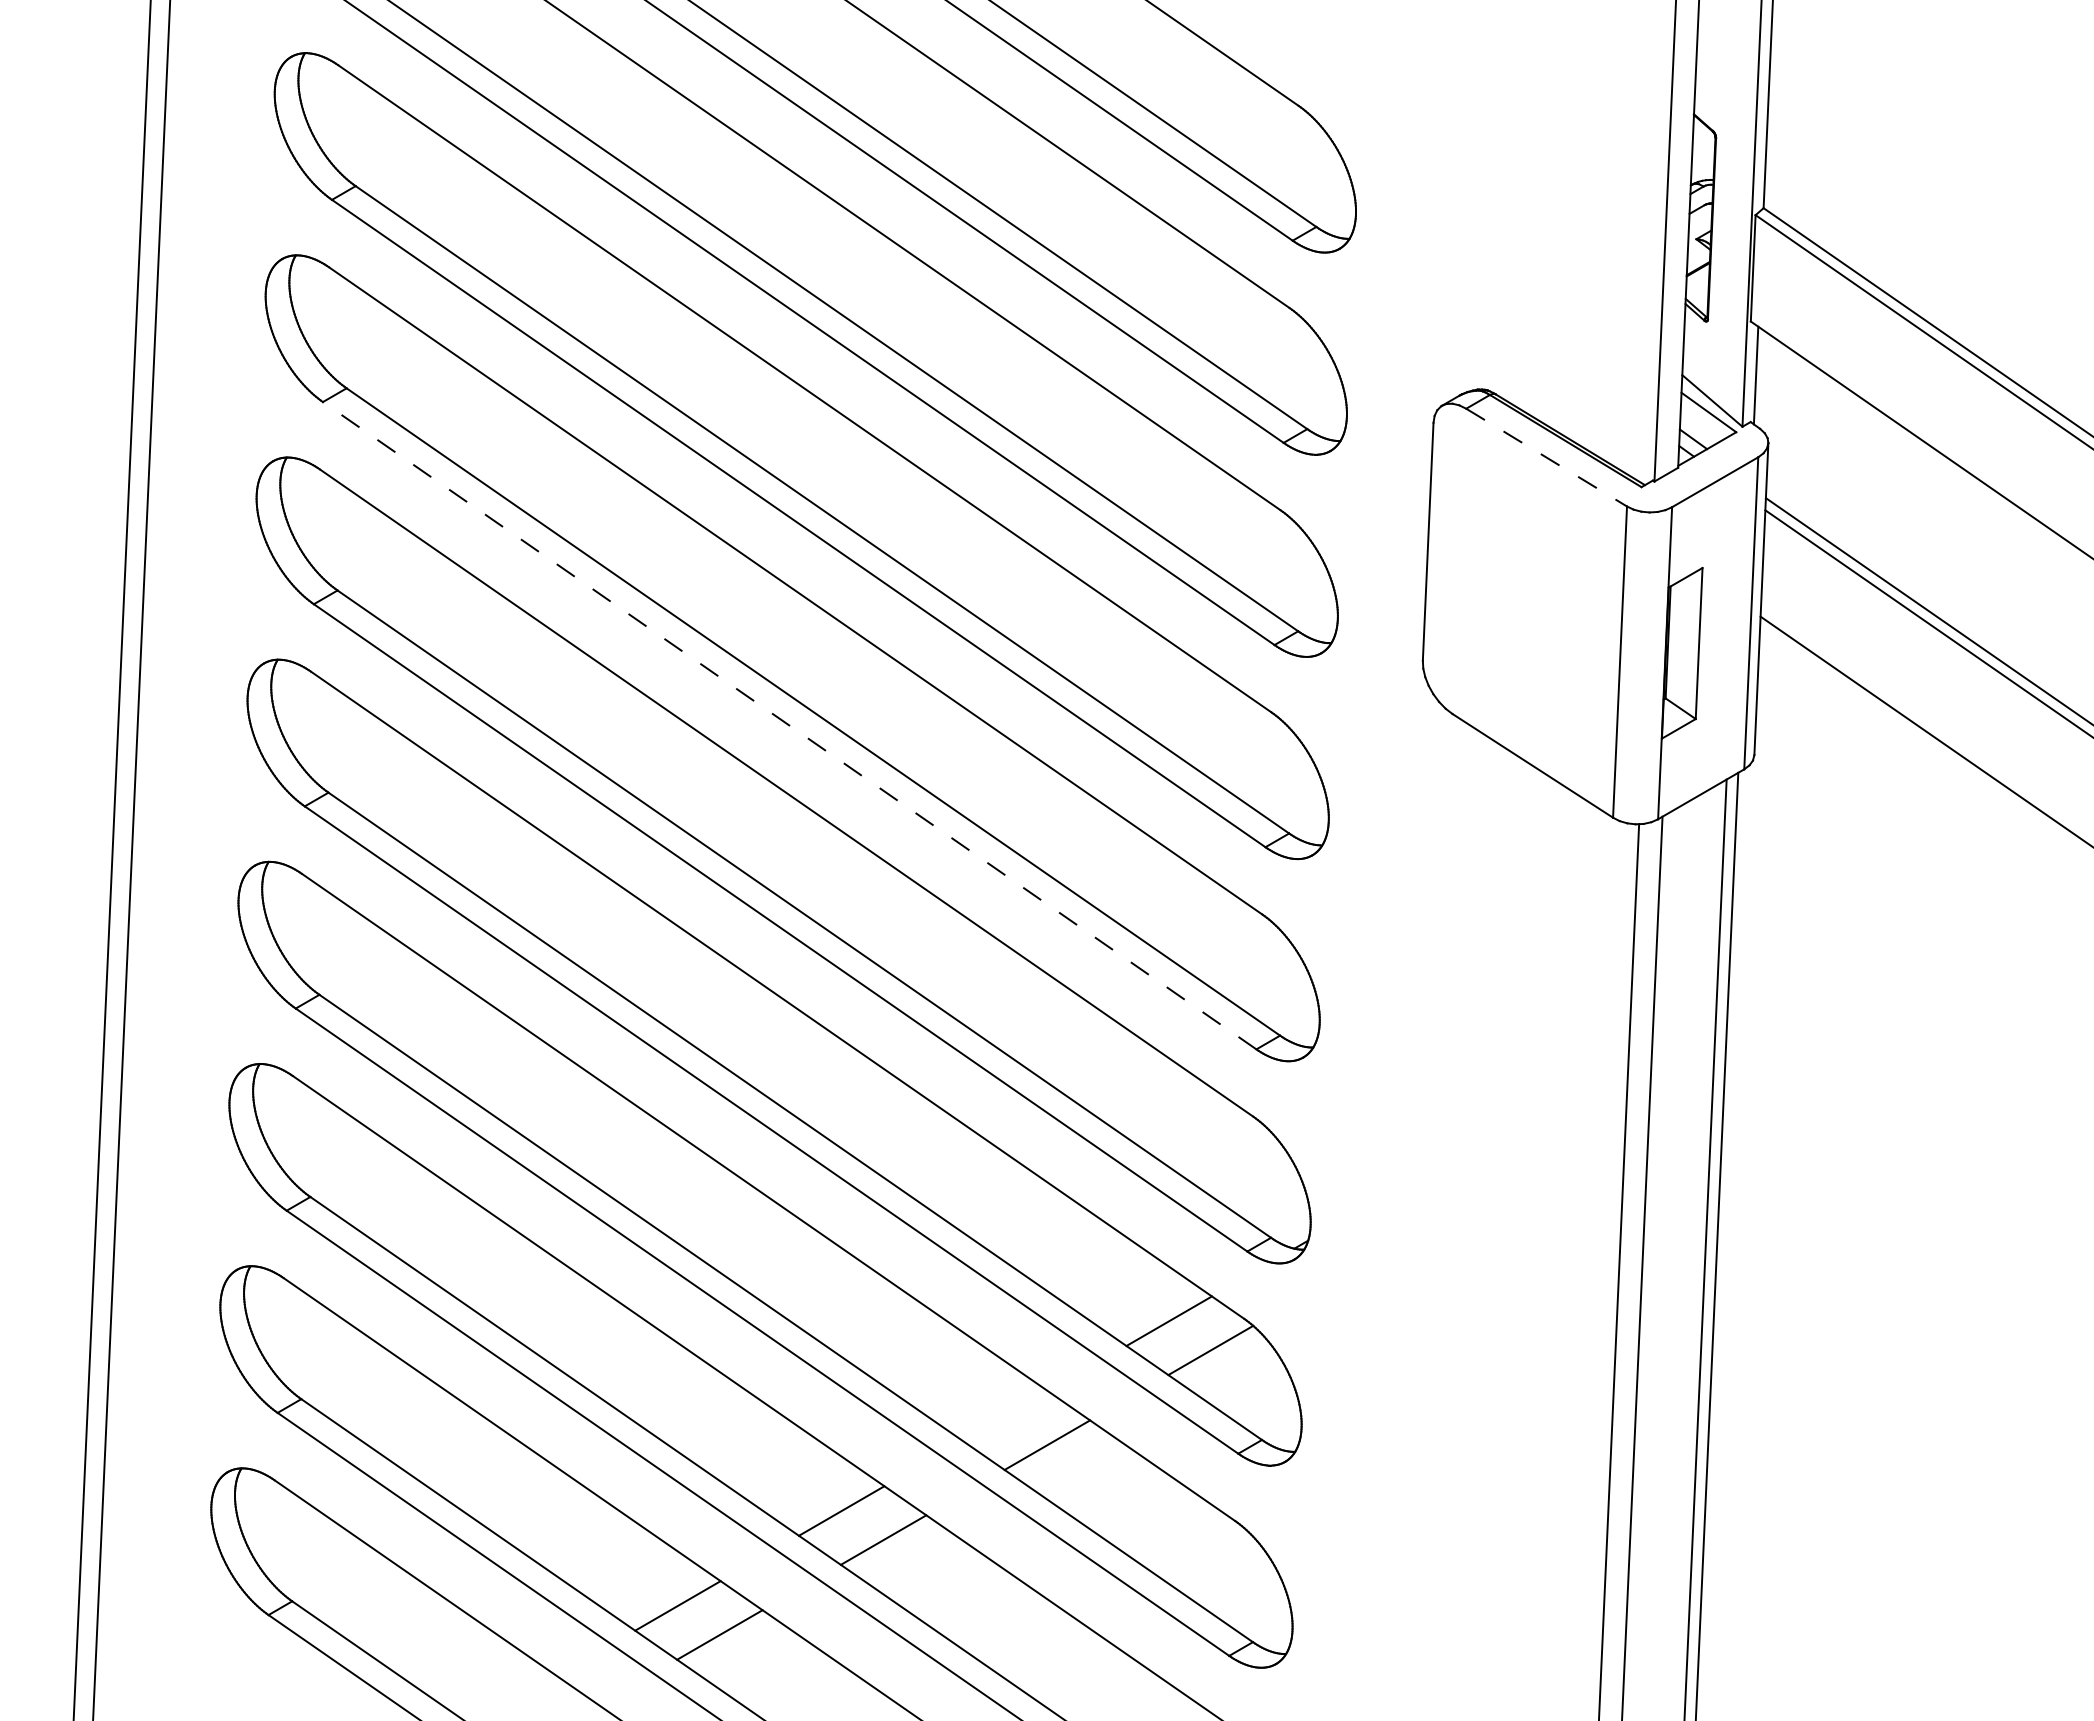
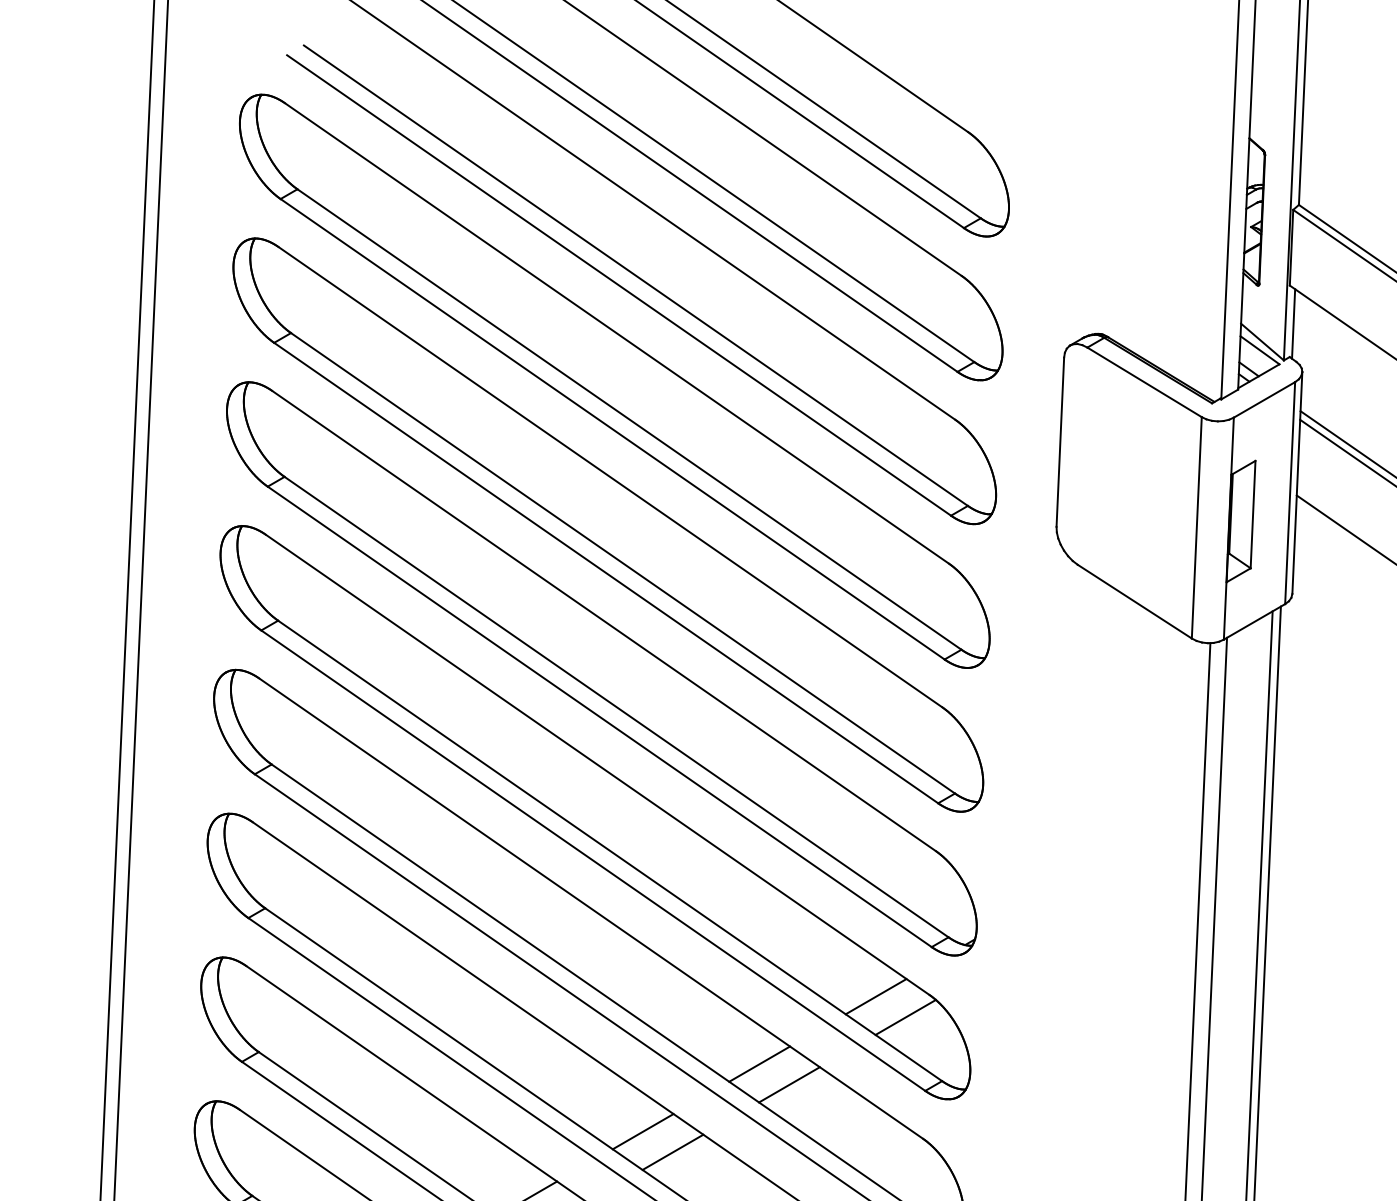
line: (1547, 457) -> (1145, 382), dashed -> solid
line: (789, 725) -> (606, 572), dashed -> solid
line: (1005, 1415) -> (759, 1063), added

